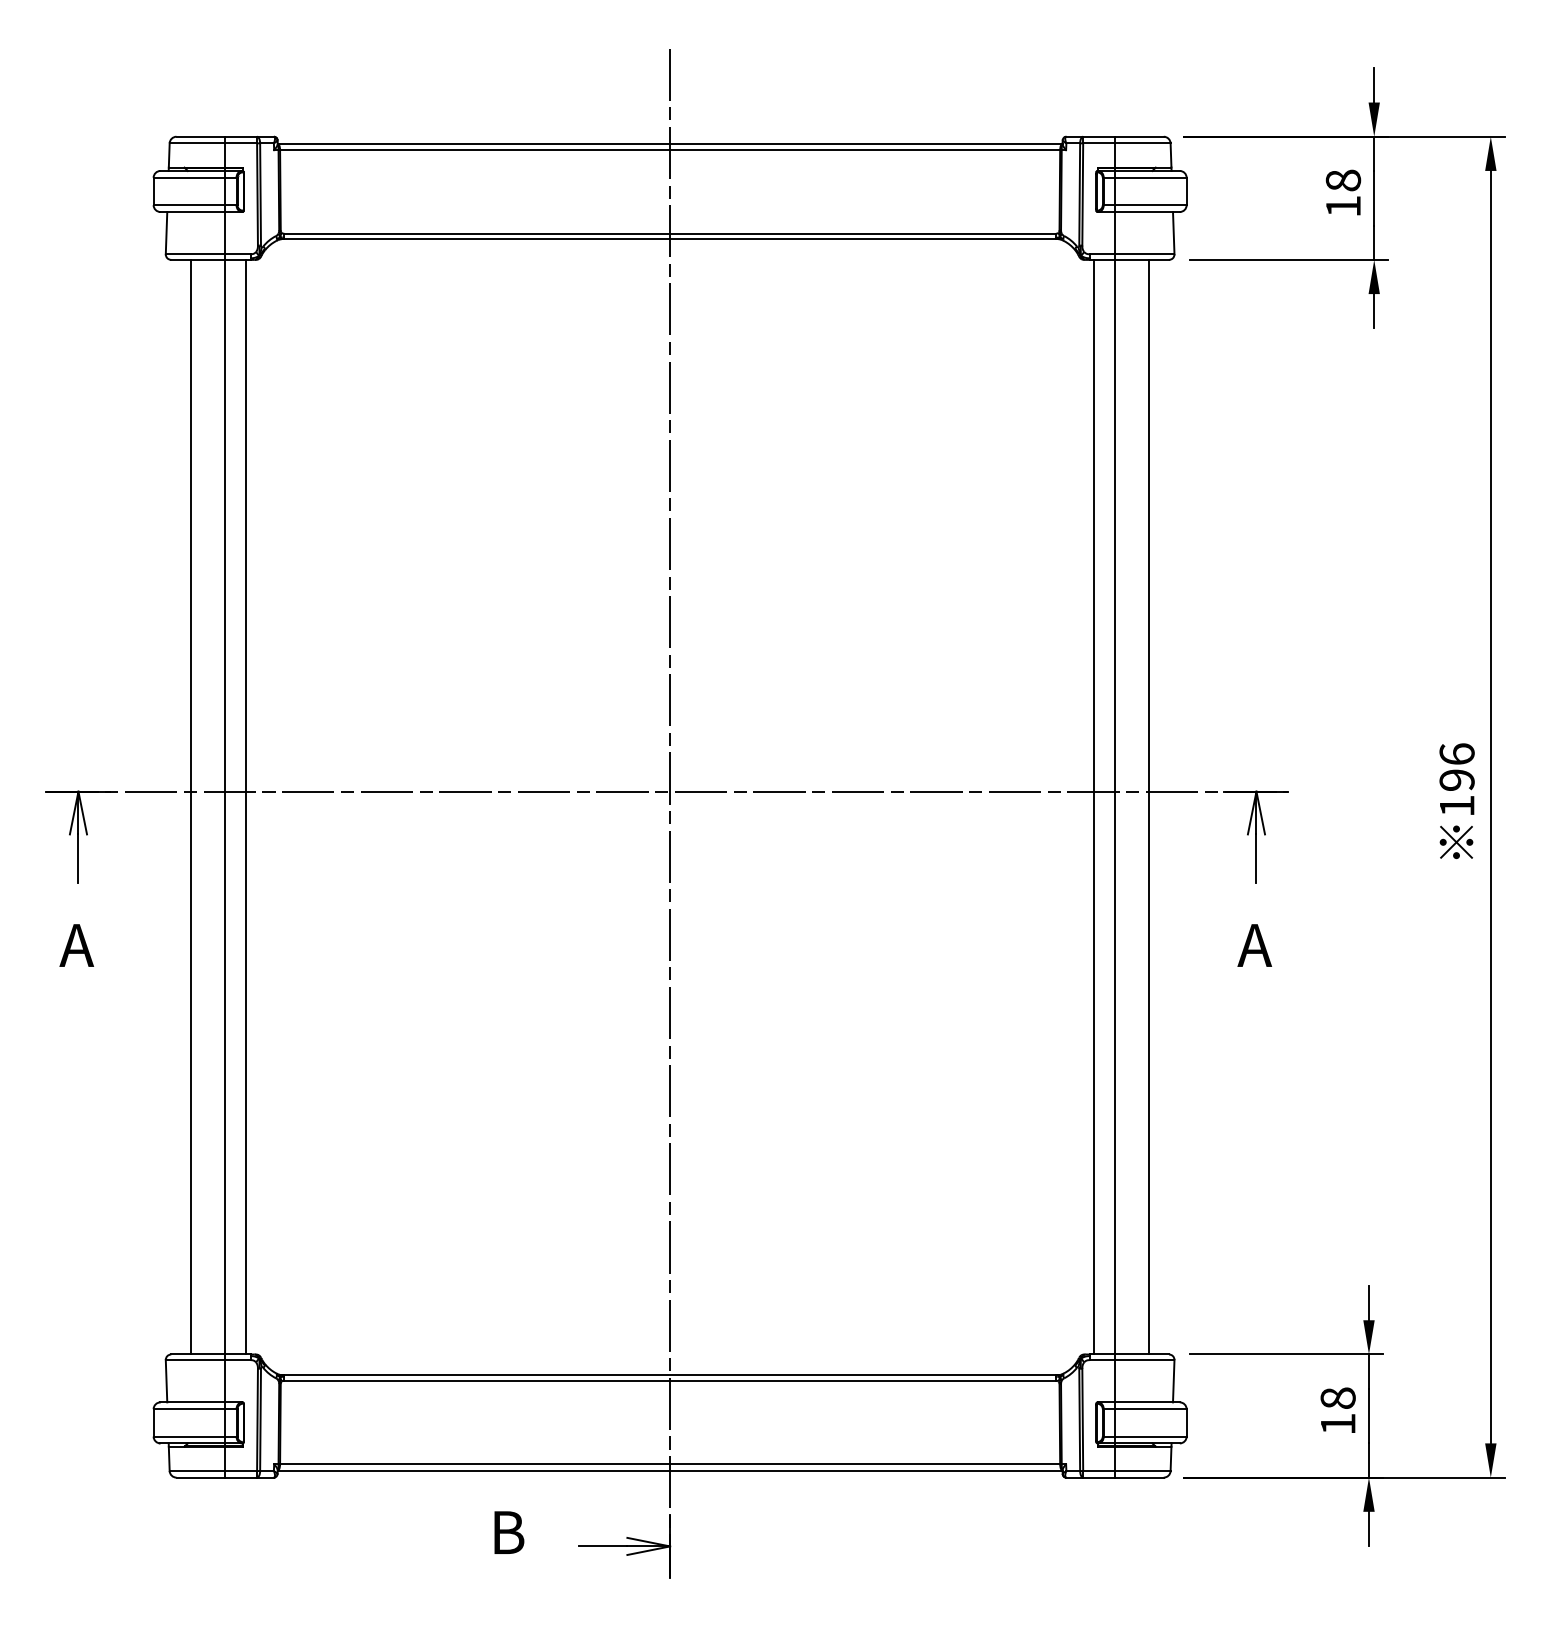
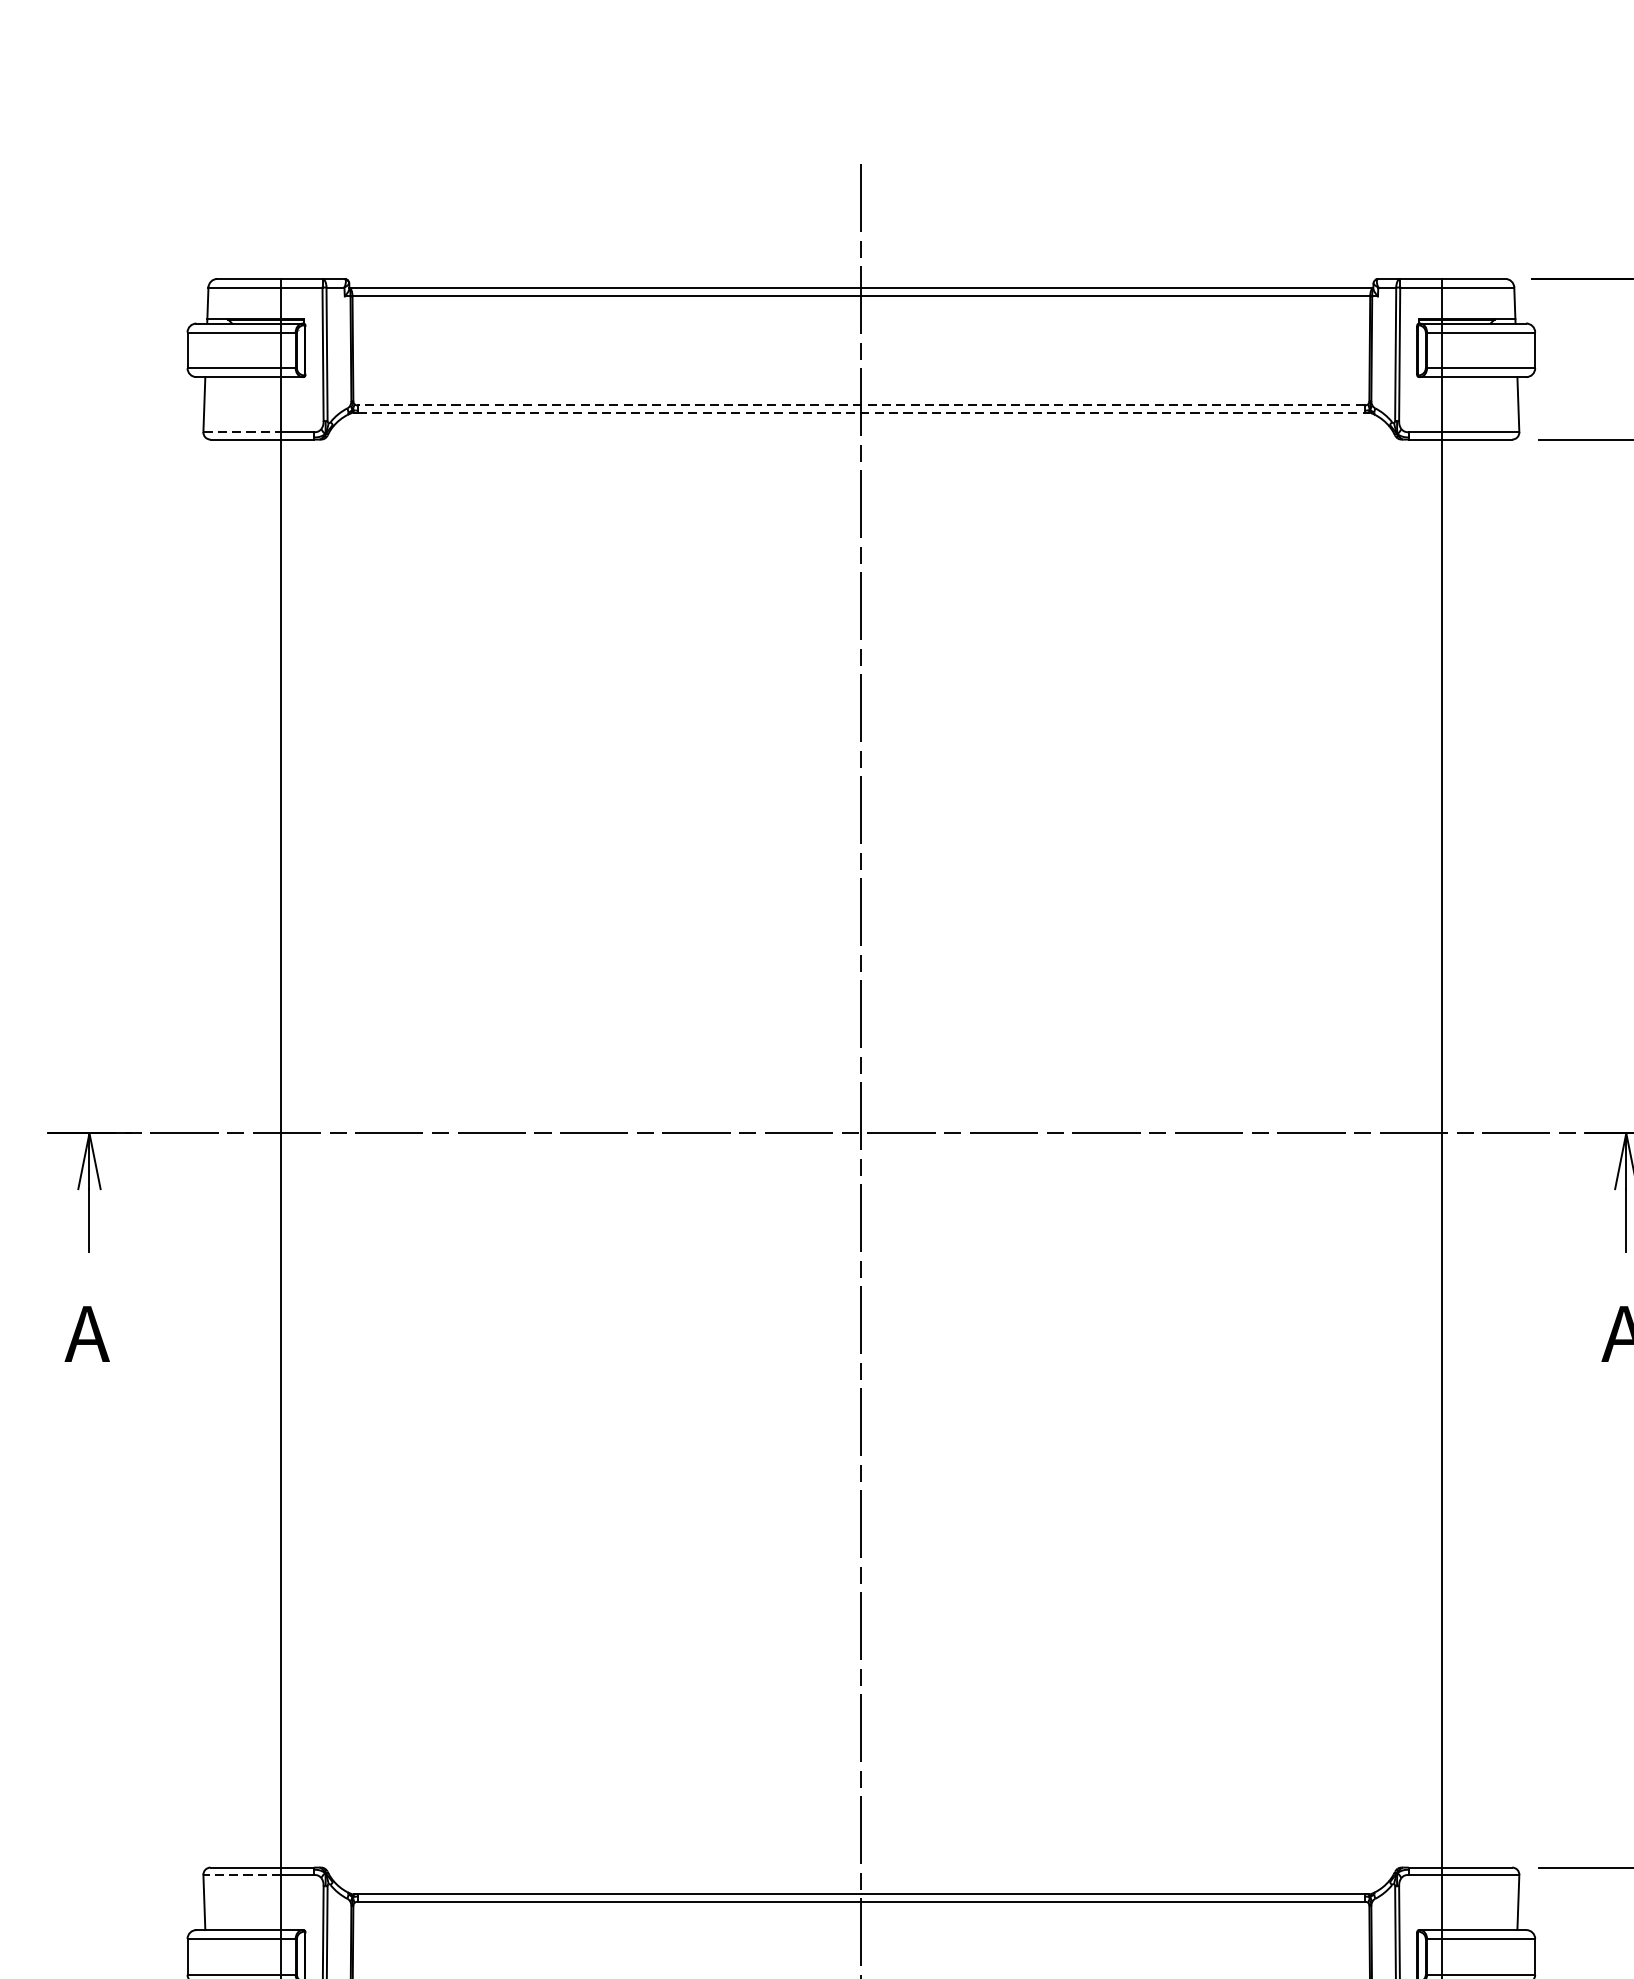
line: (670, 233) -> (861, 405), solid -> dashed
line: (670, 239) -> (861, 412), solid -> dashed
line: (195, 254) -> (242, 432), solid -> dashed
line: (191, 806) -> (236, 1152), removed
line: (245, 806) -> (307, 1152), removed
line: (1094, 806) -> (1414, 1152), removed
line: (1149, 806) -> (1486, 1152), removed
line: (195, 1360) -> (242, 1875), solid -> dashed

